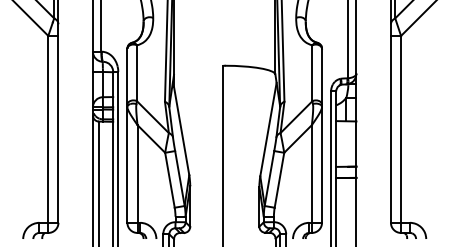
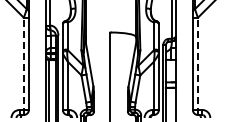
line: (47, 134) -> (23, 66), solid -> dashed
line: (400, 134) -> (197, 66), solid -> dashed

